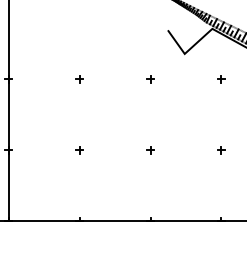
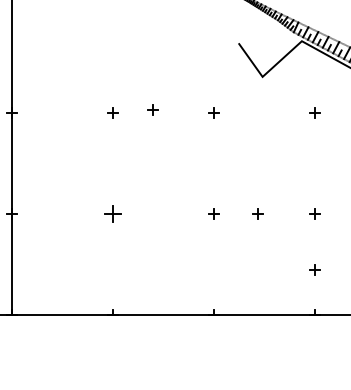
part: (107, 77) -> (152, 110), added
part: (79, 150) -> (112, 214), size x1.6
part: (181, 150) -> (257, 214), added
part: (221, 189) -> (314, 269), added

